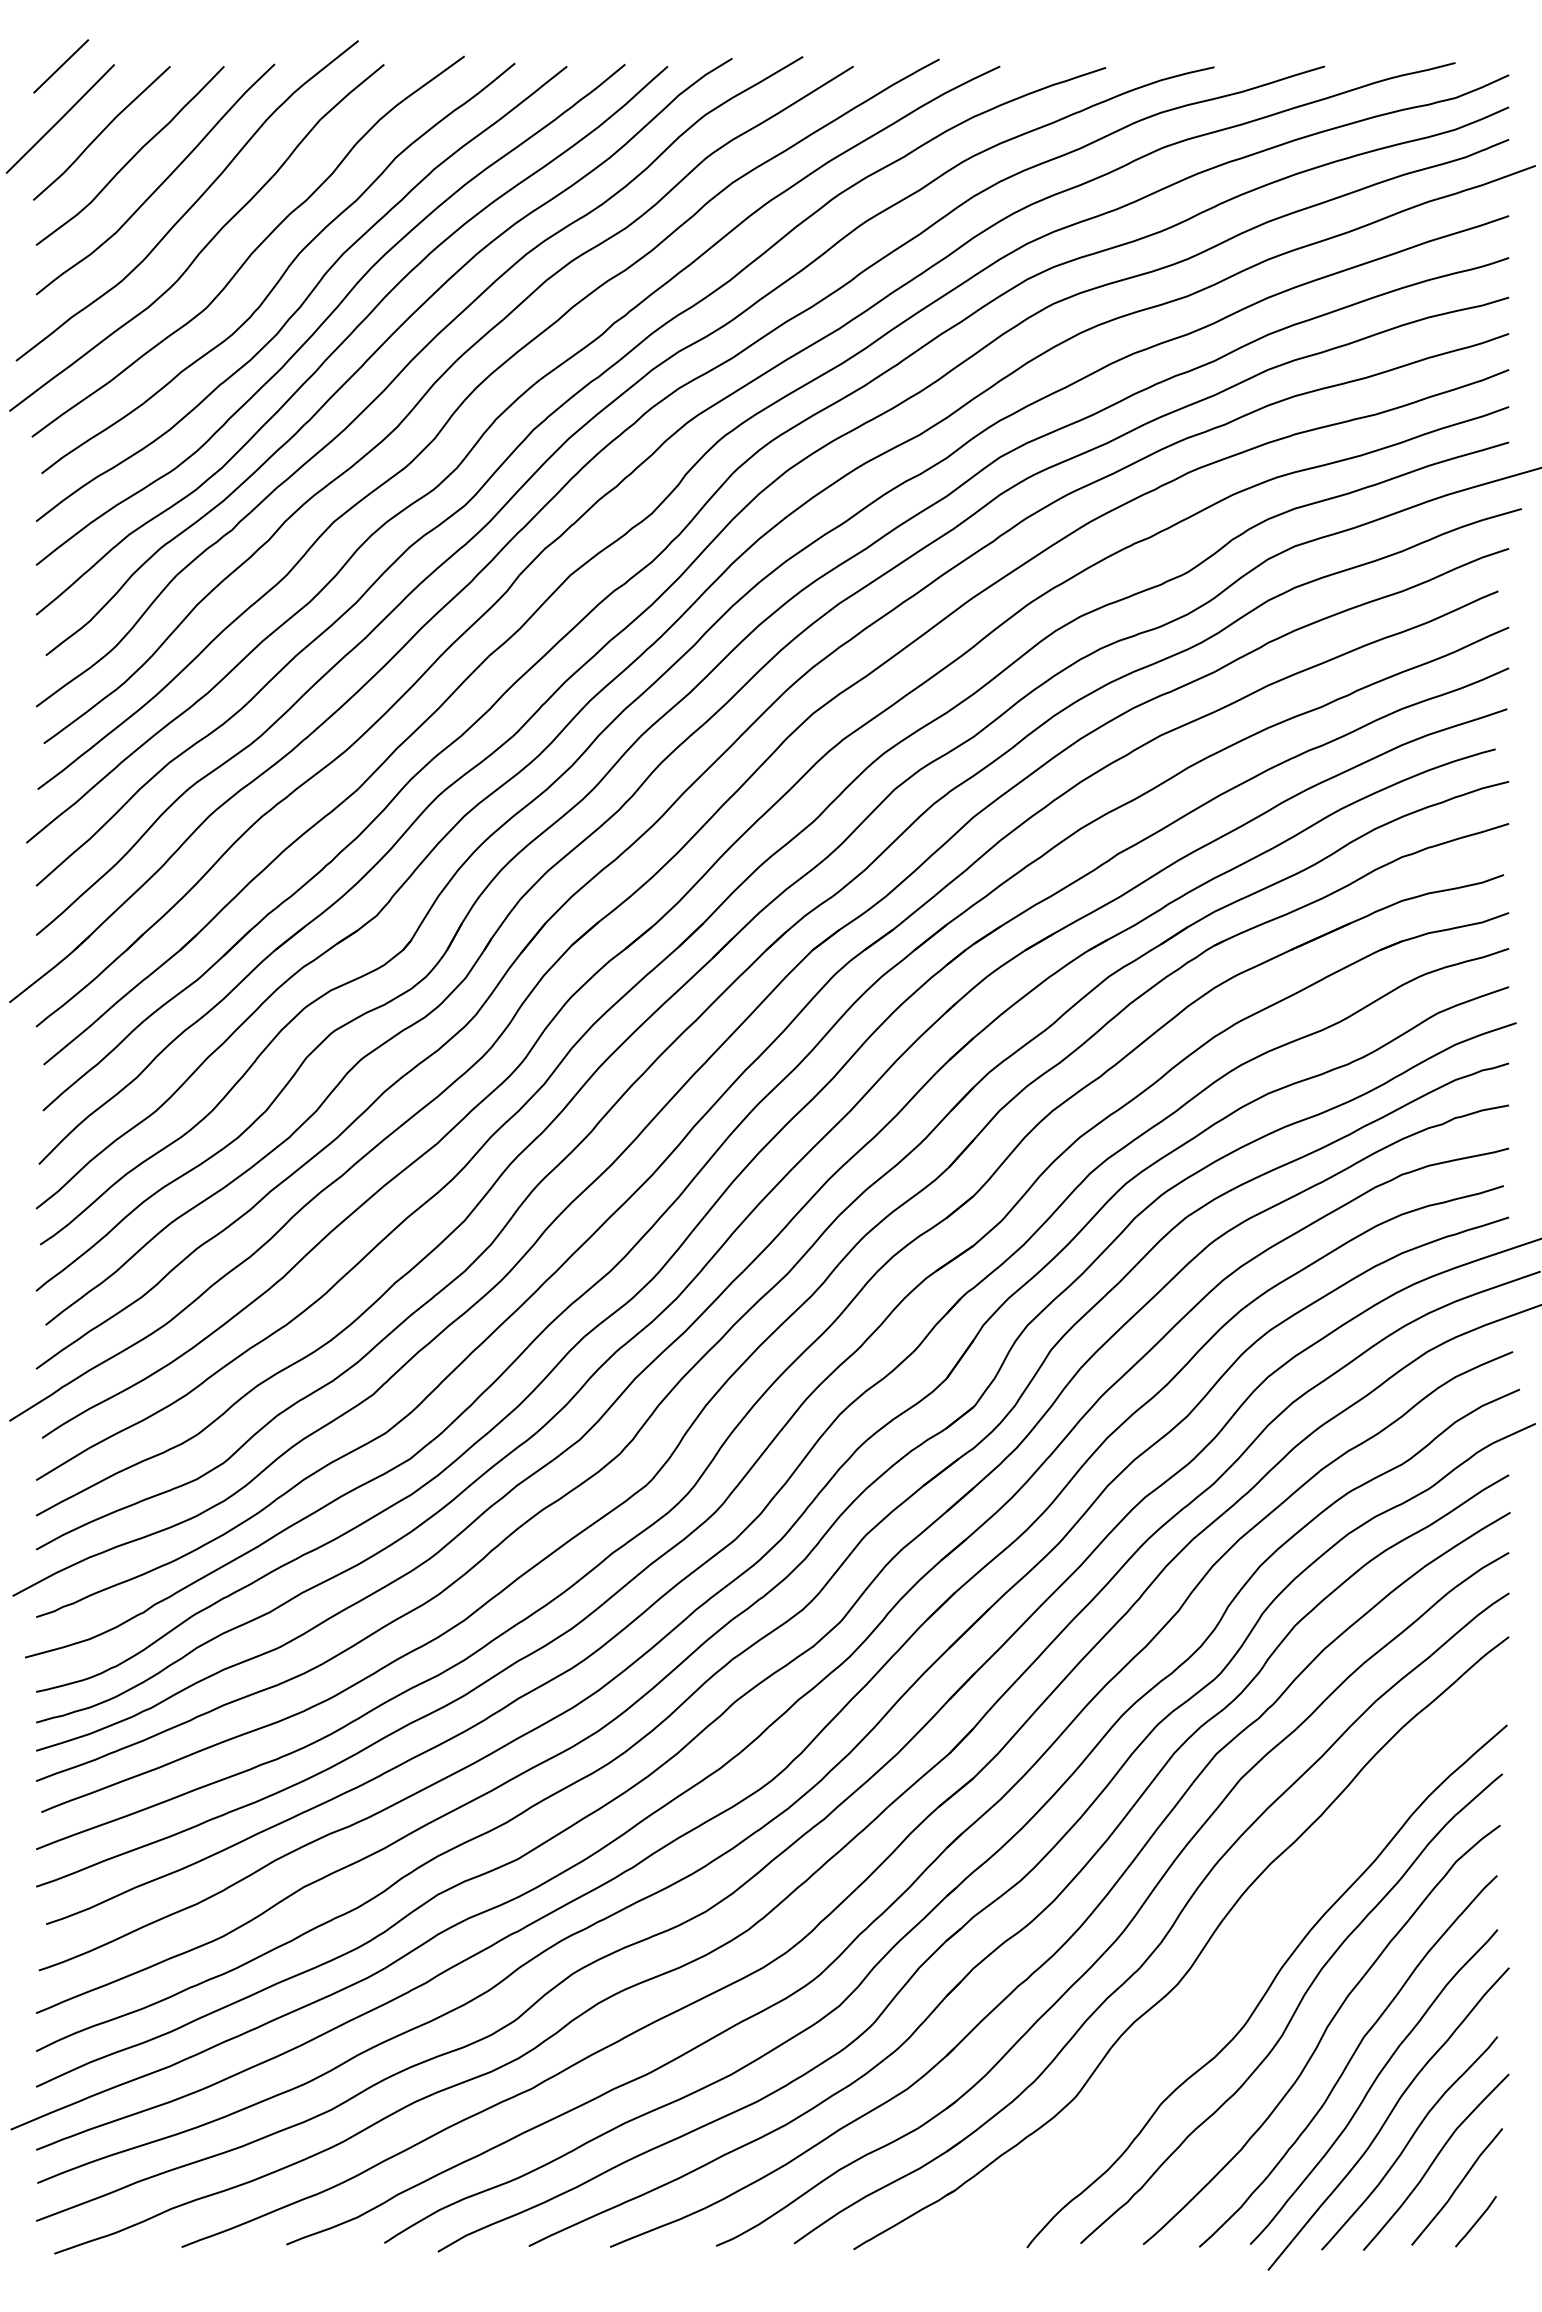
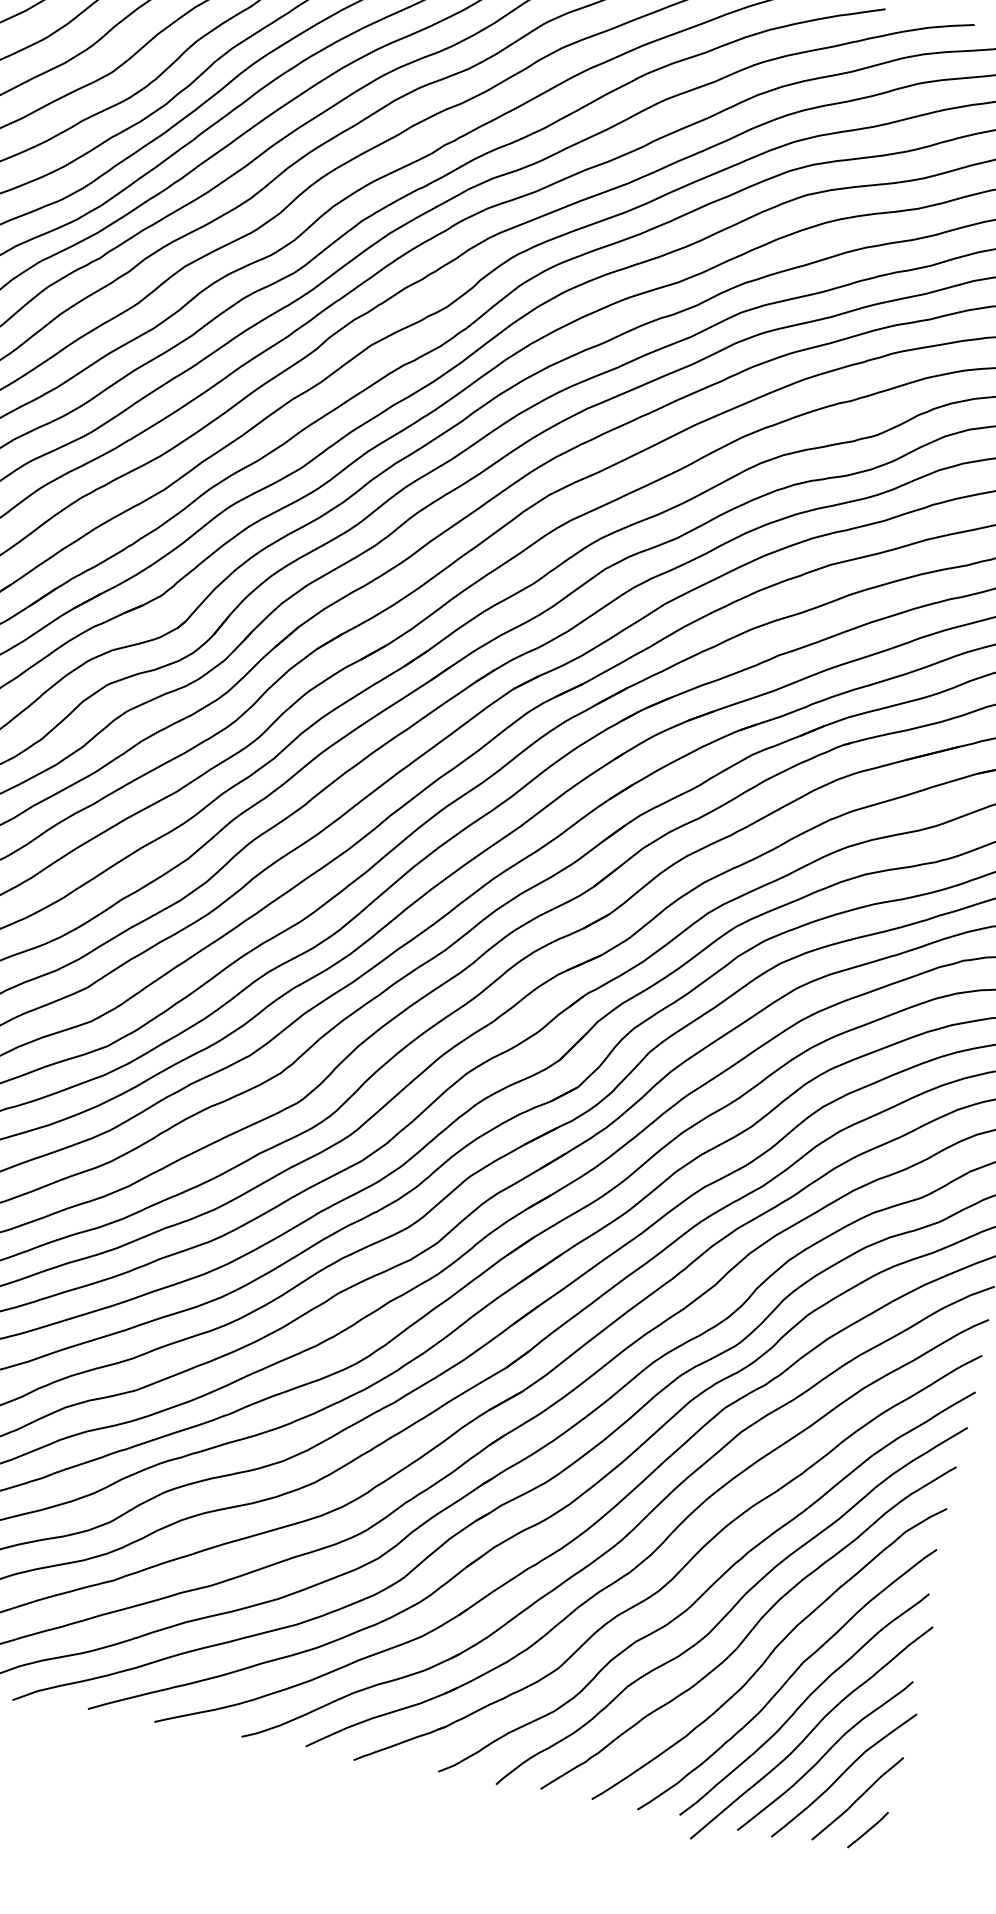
curve: (1238, 1965) -> (711, 1584), added

